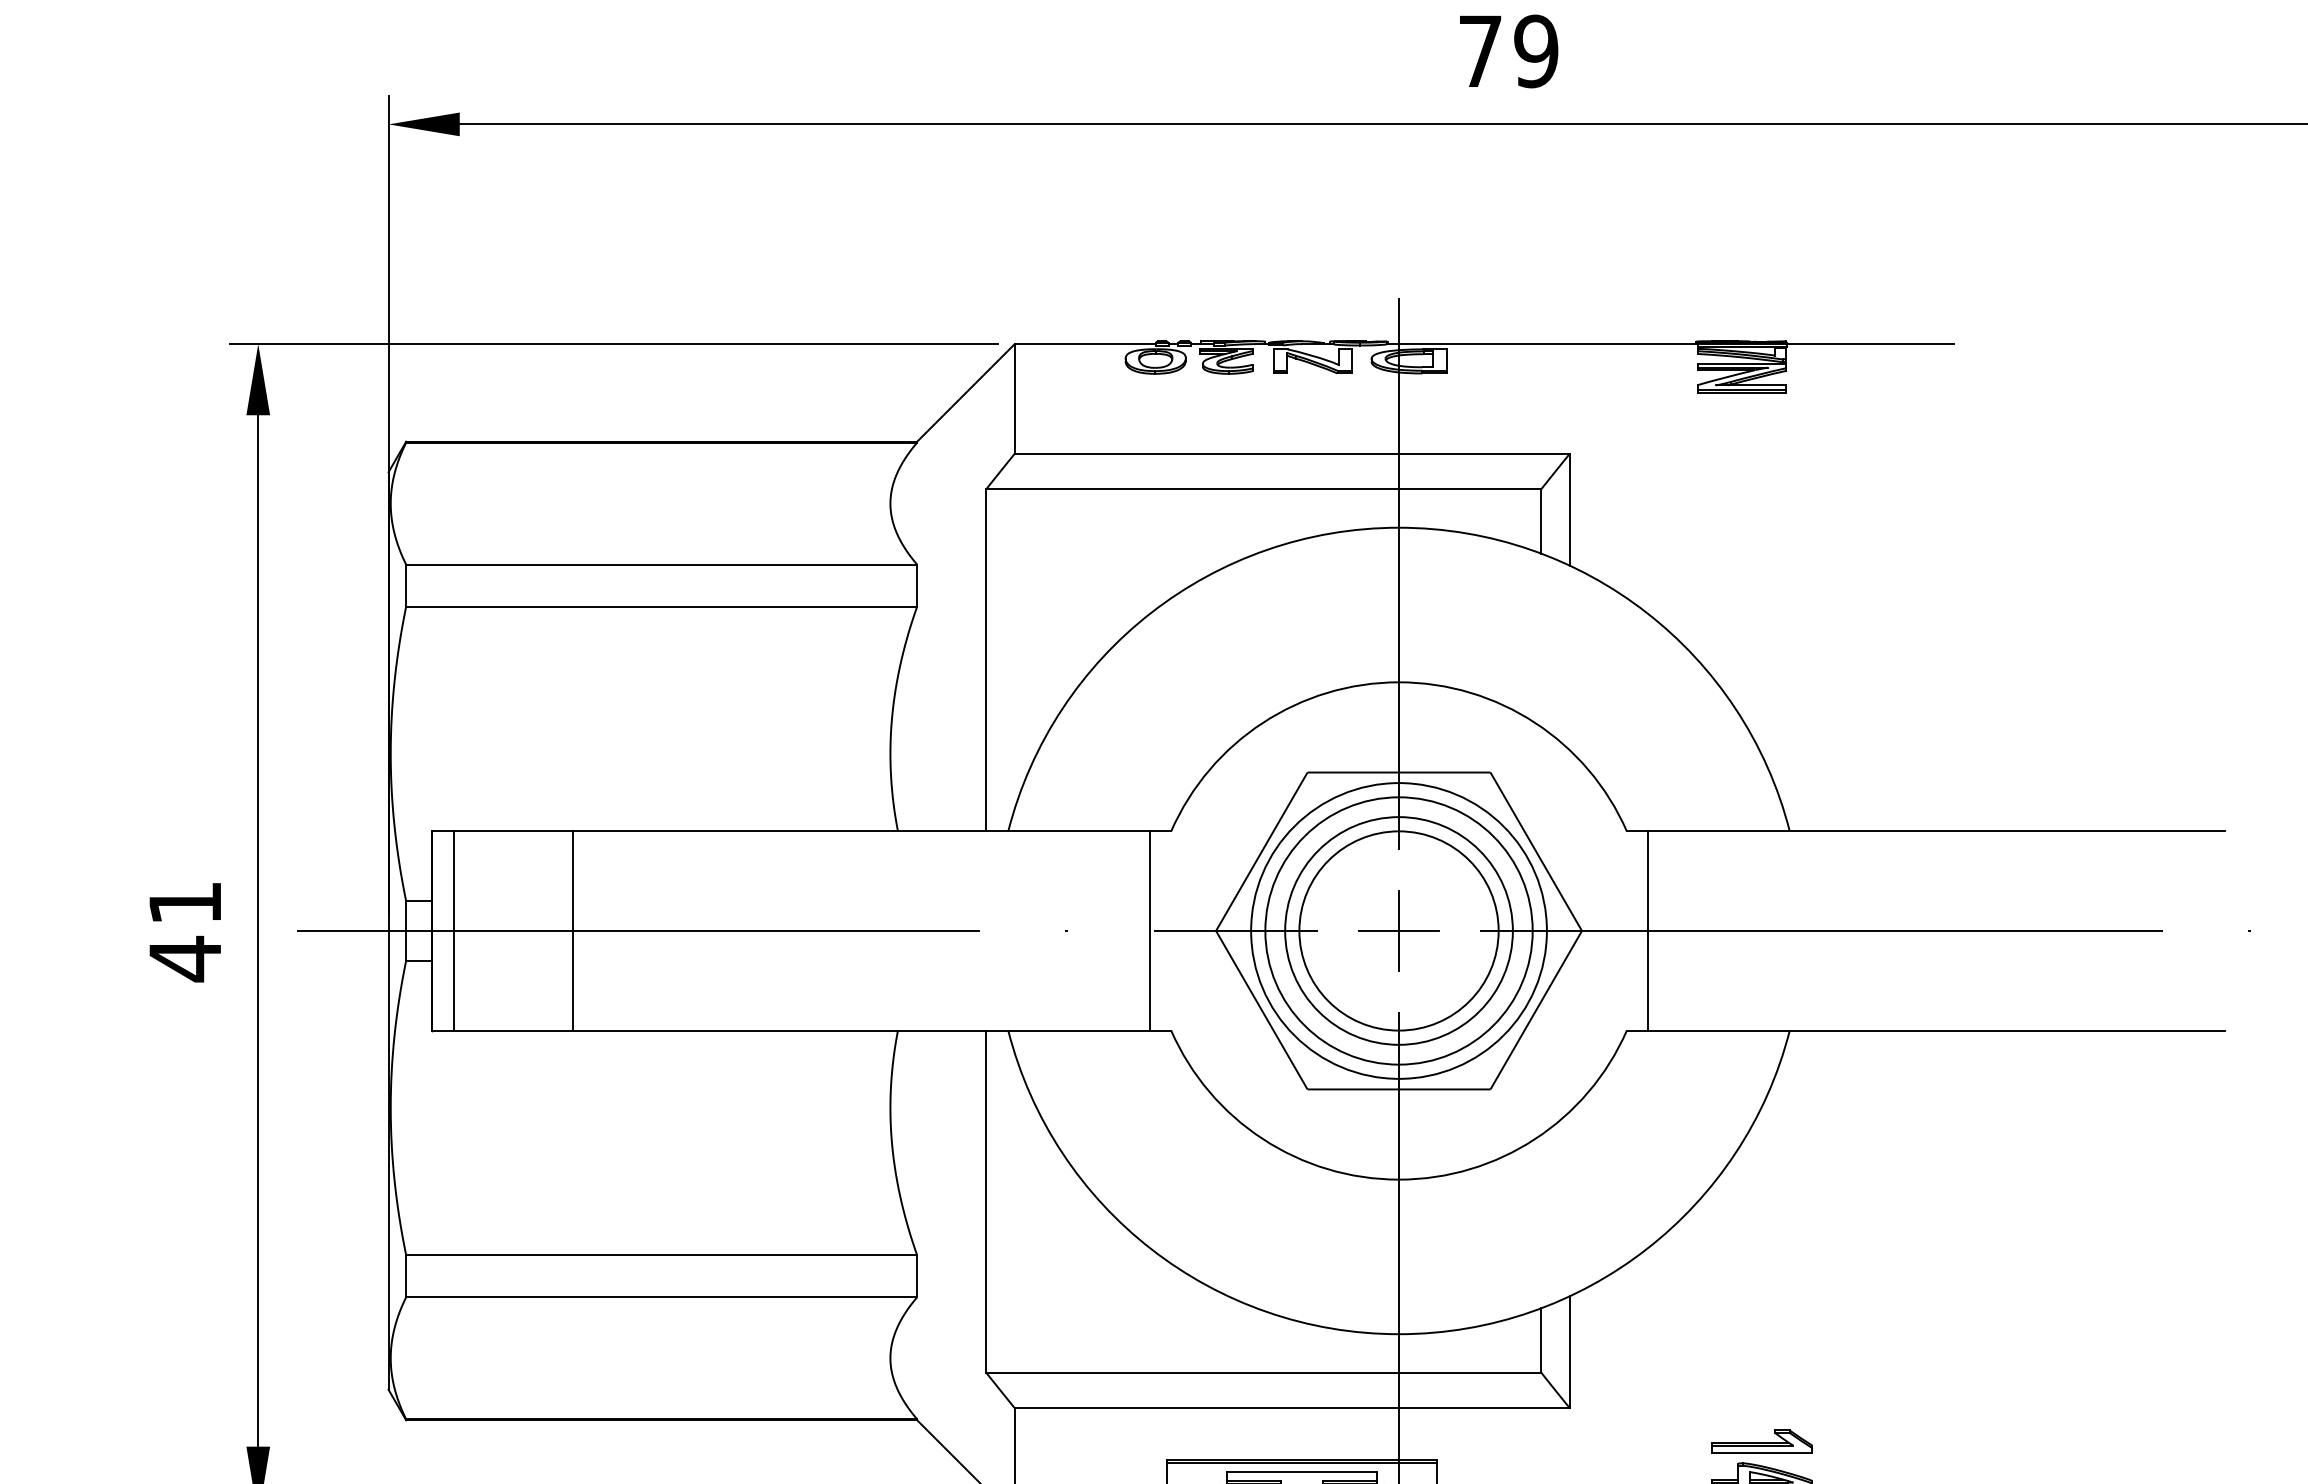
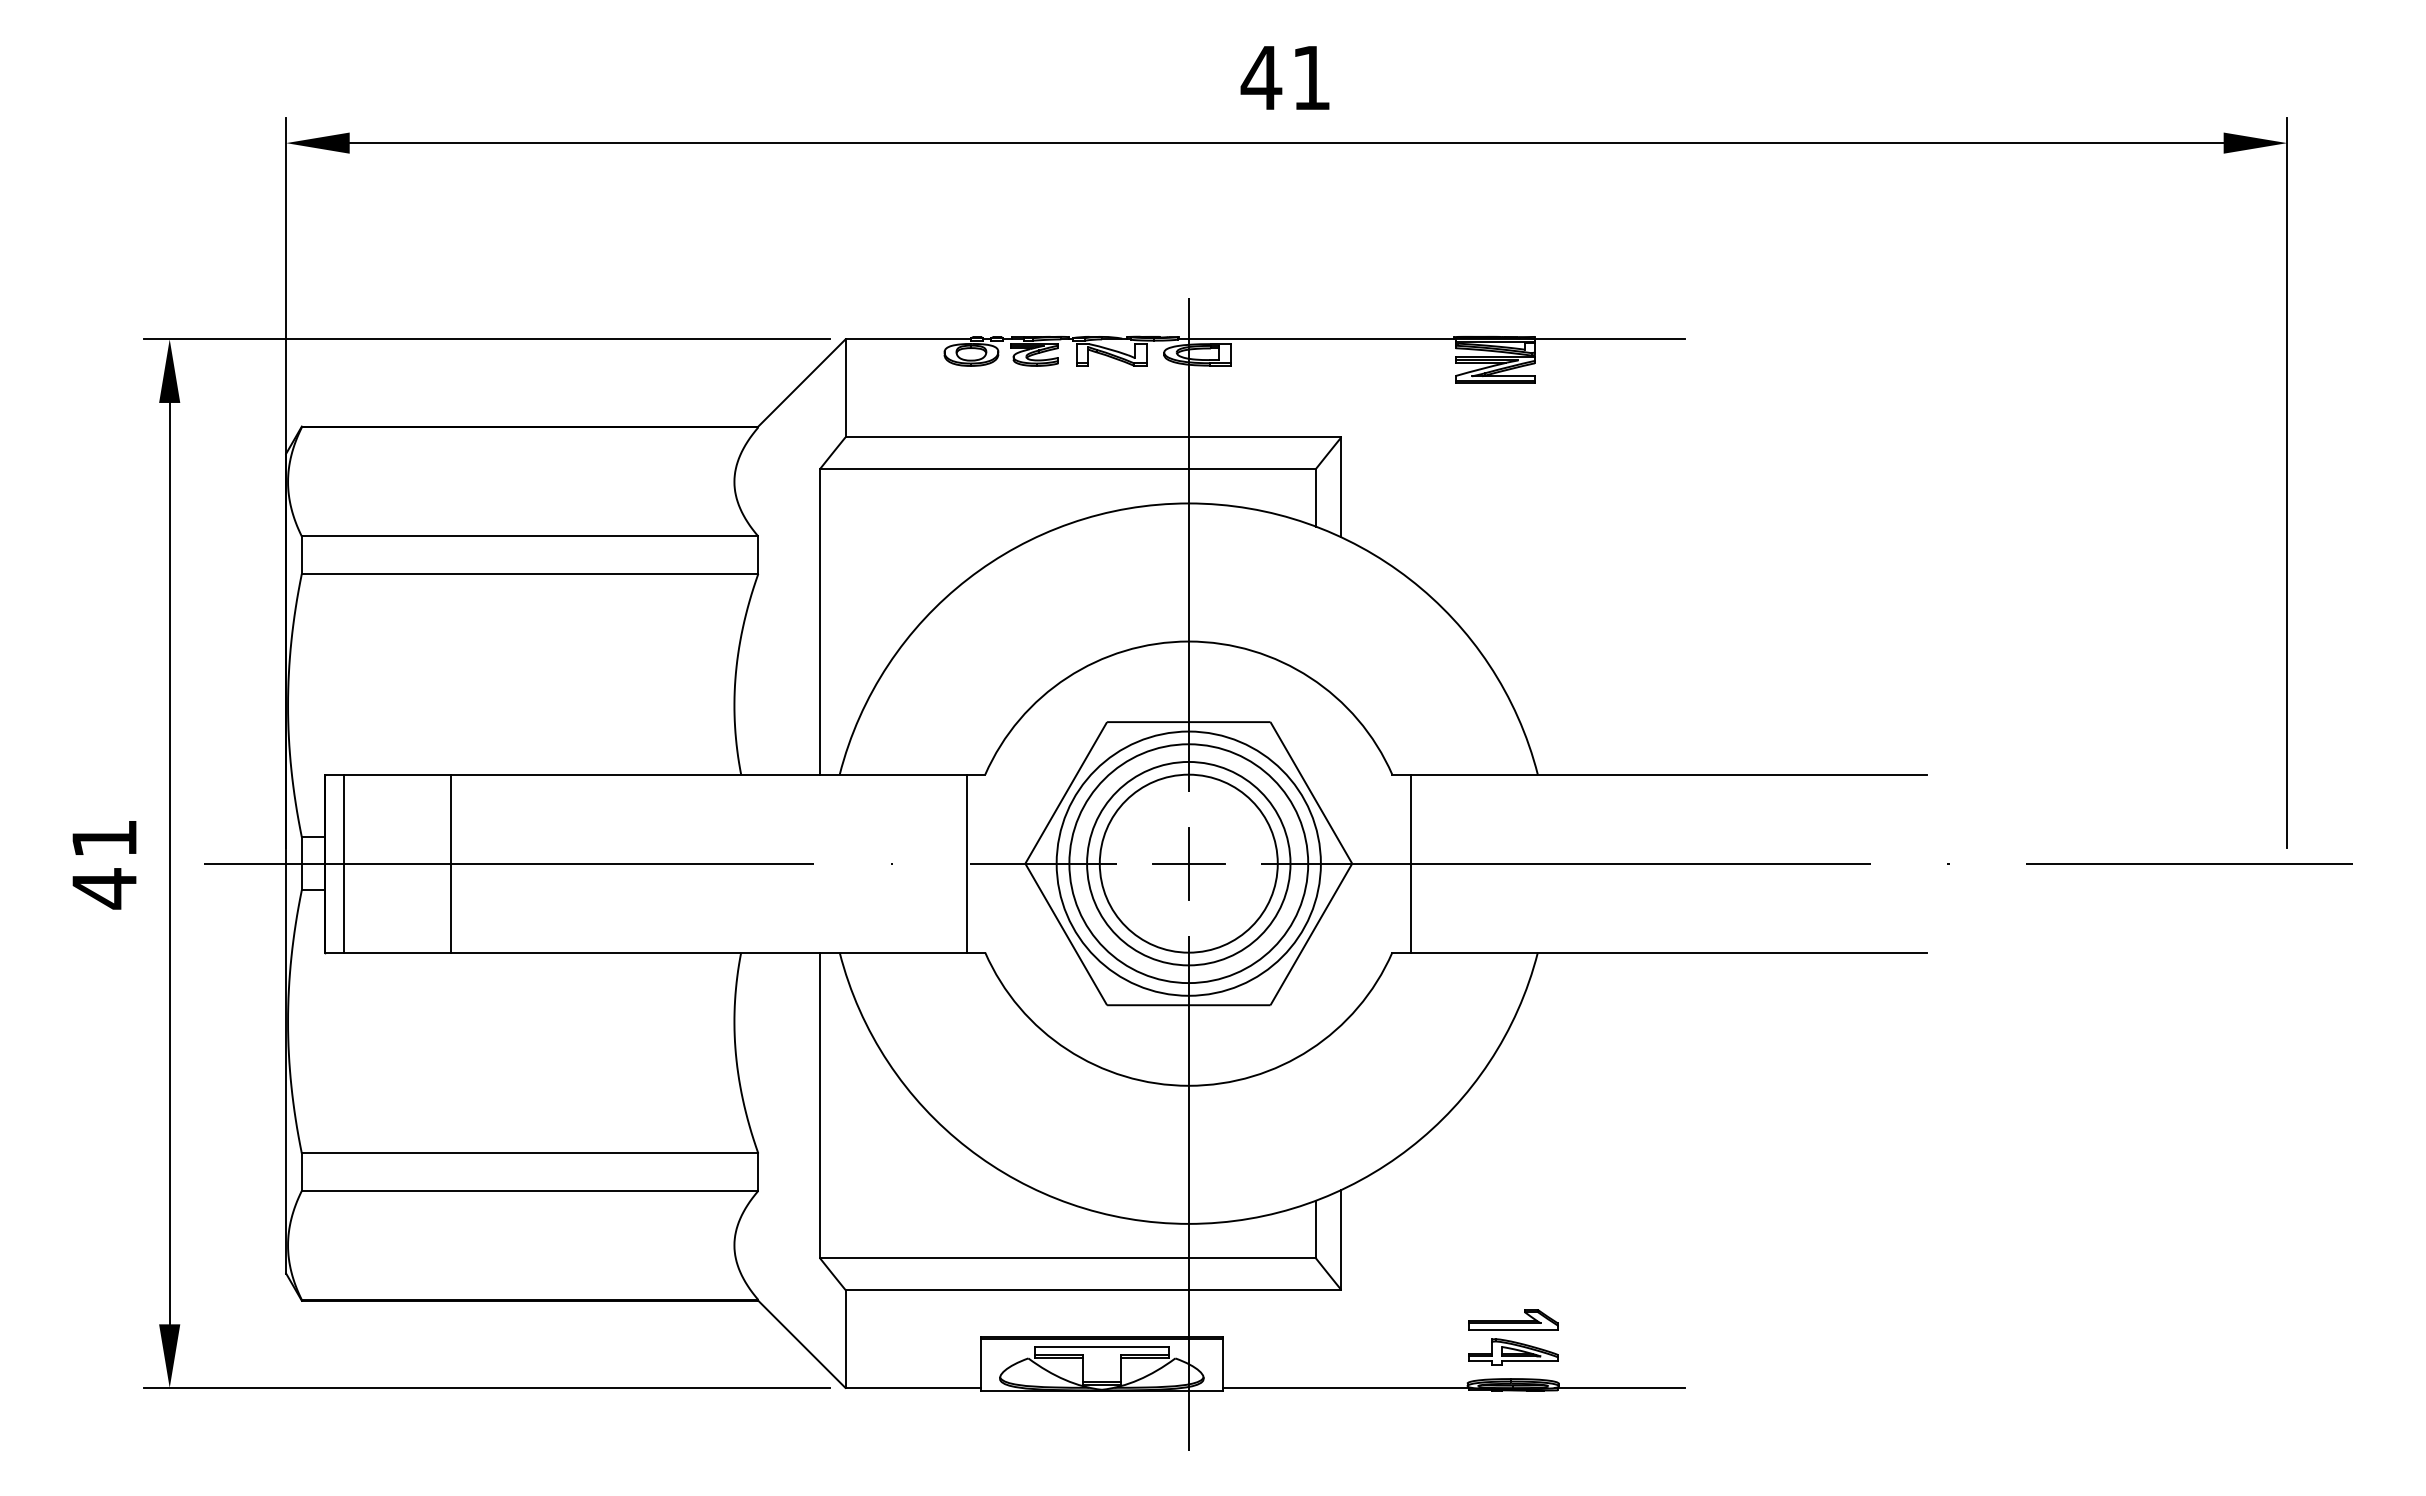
text: (1507, 50) -> (1285, 77), 79 -> 41

